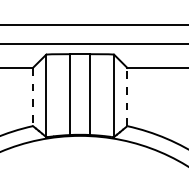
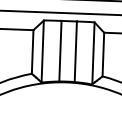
line: (127, 96) -> (103, 54), dashed -> solid
line: (33, 97) -> (33, 52), dashed -> solid

